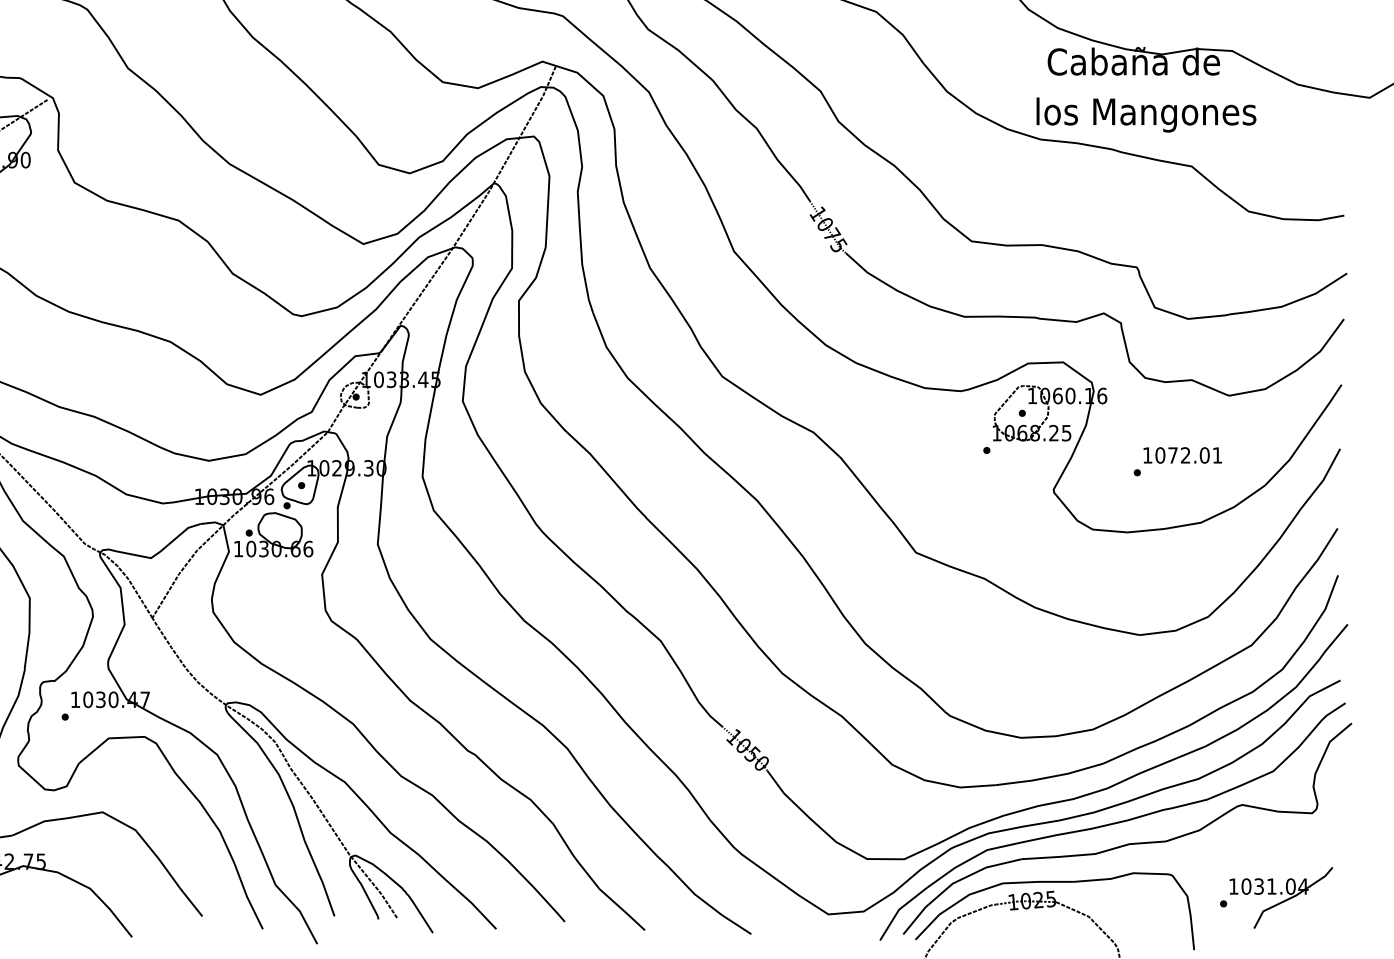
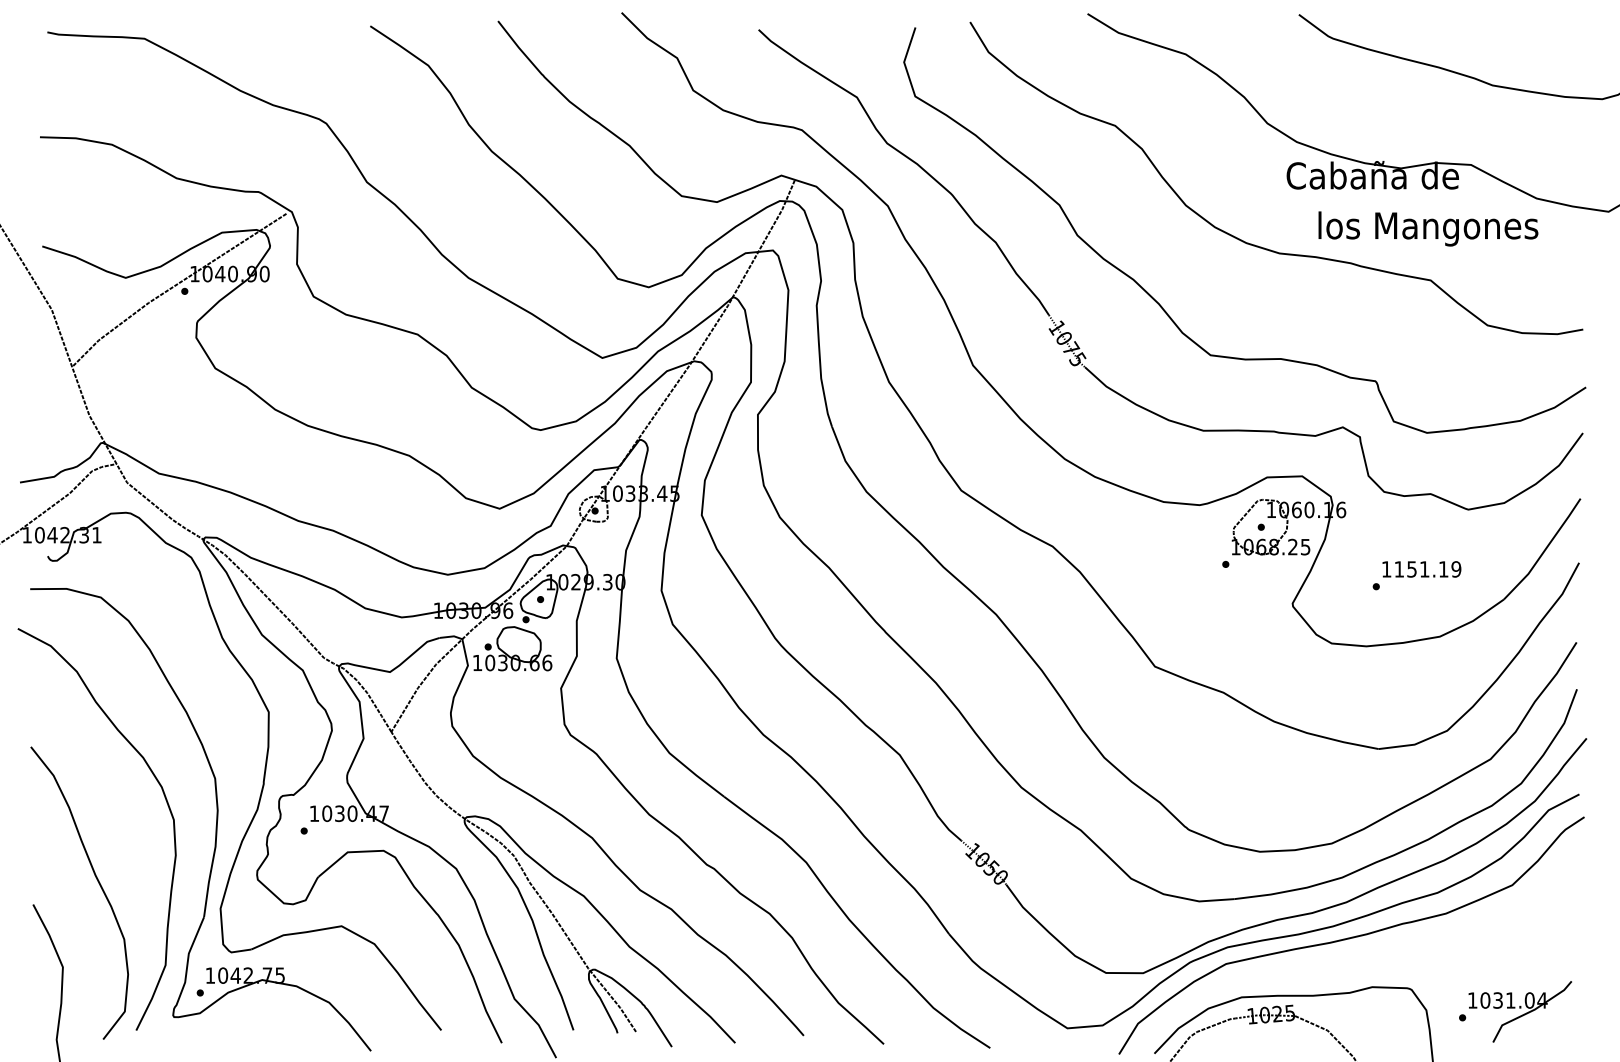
text: (1146, 114) -> (1428, 228), moved
text: (1188, 455) -> (1427, 569), 1072.01 -> 1151.19
part: (1127, 843) -> (1366, 957), removed

